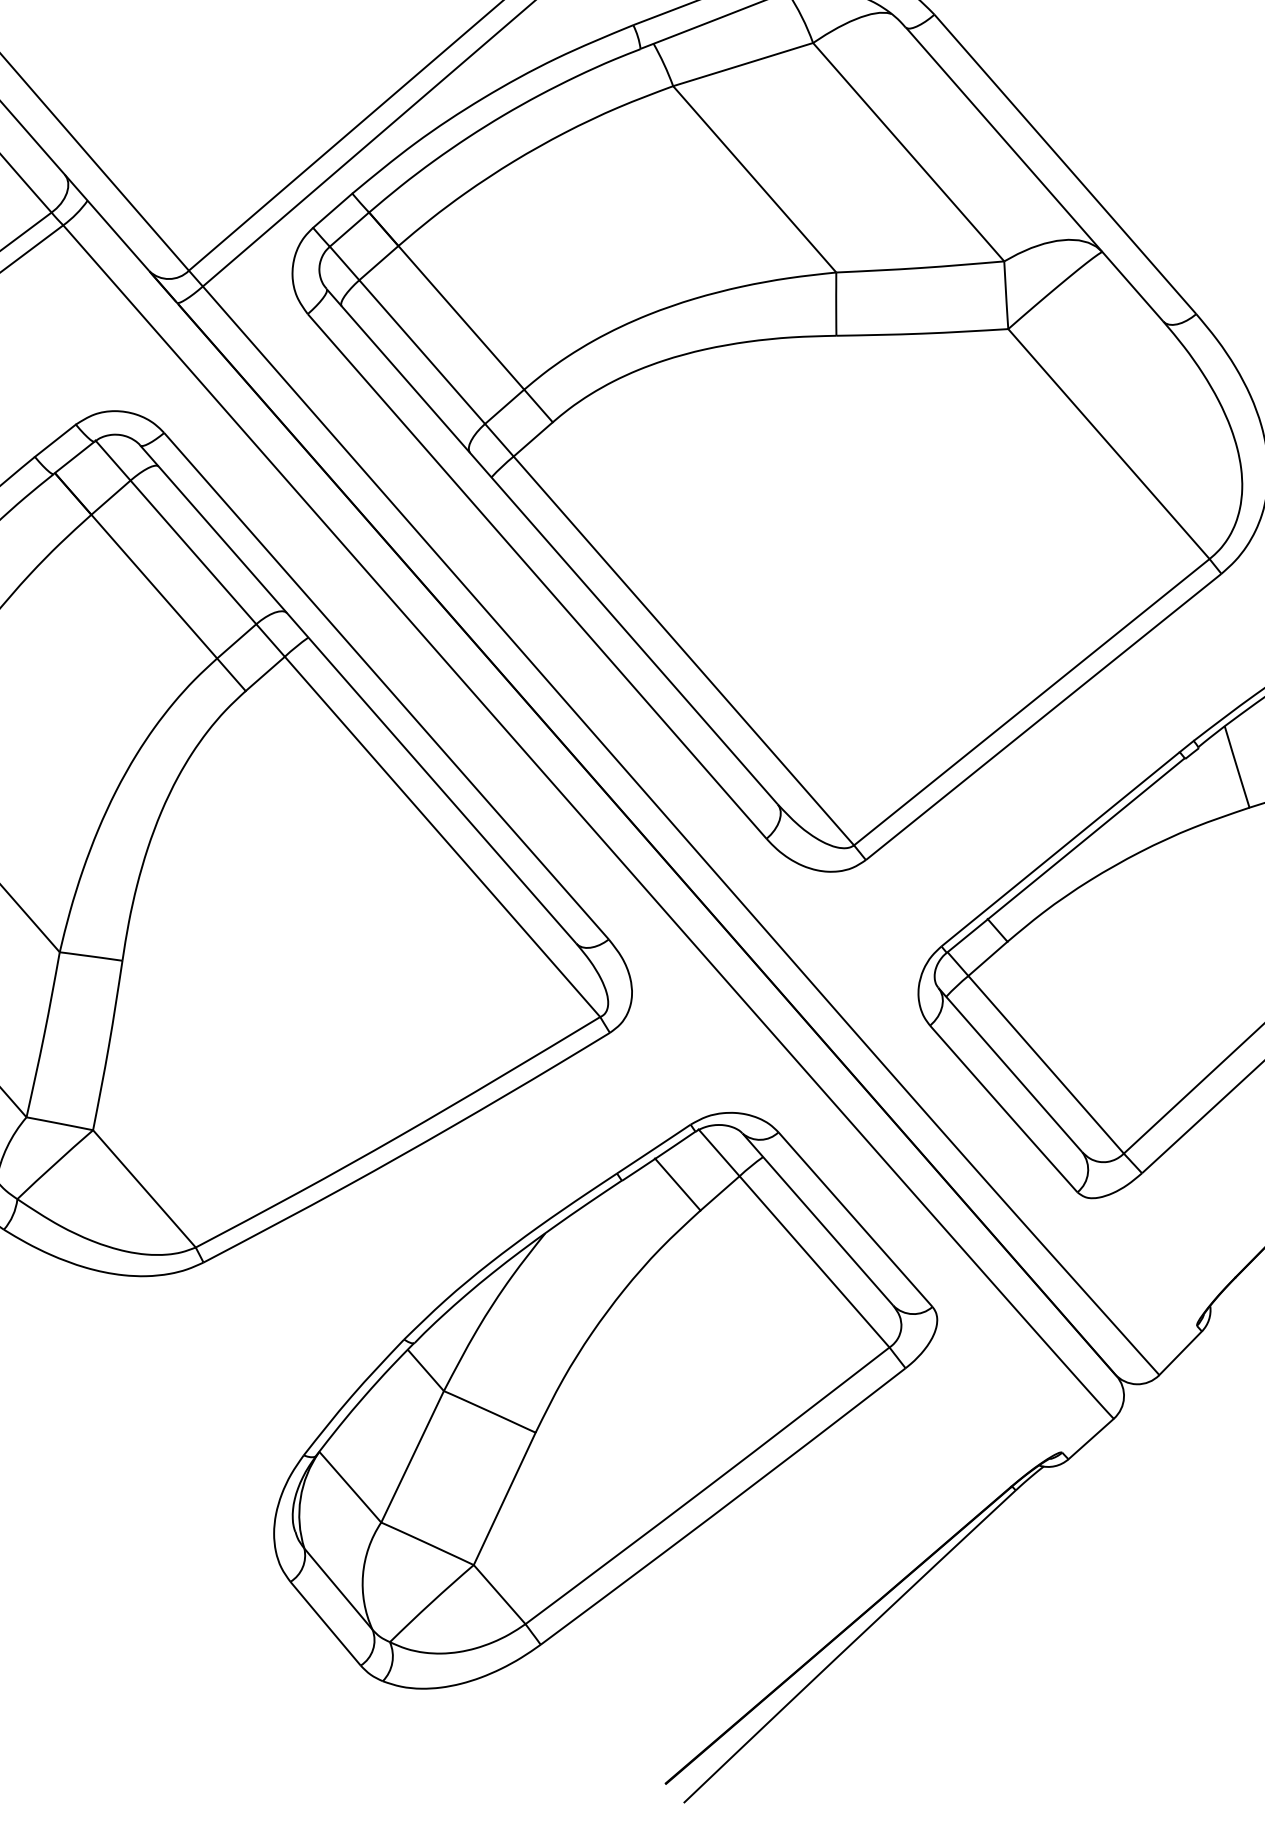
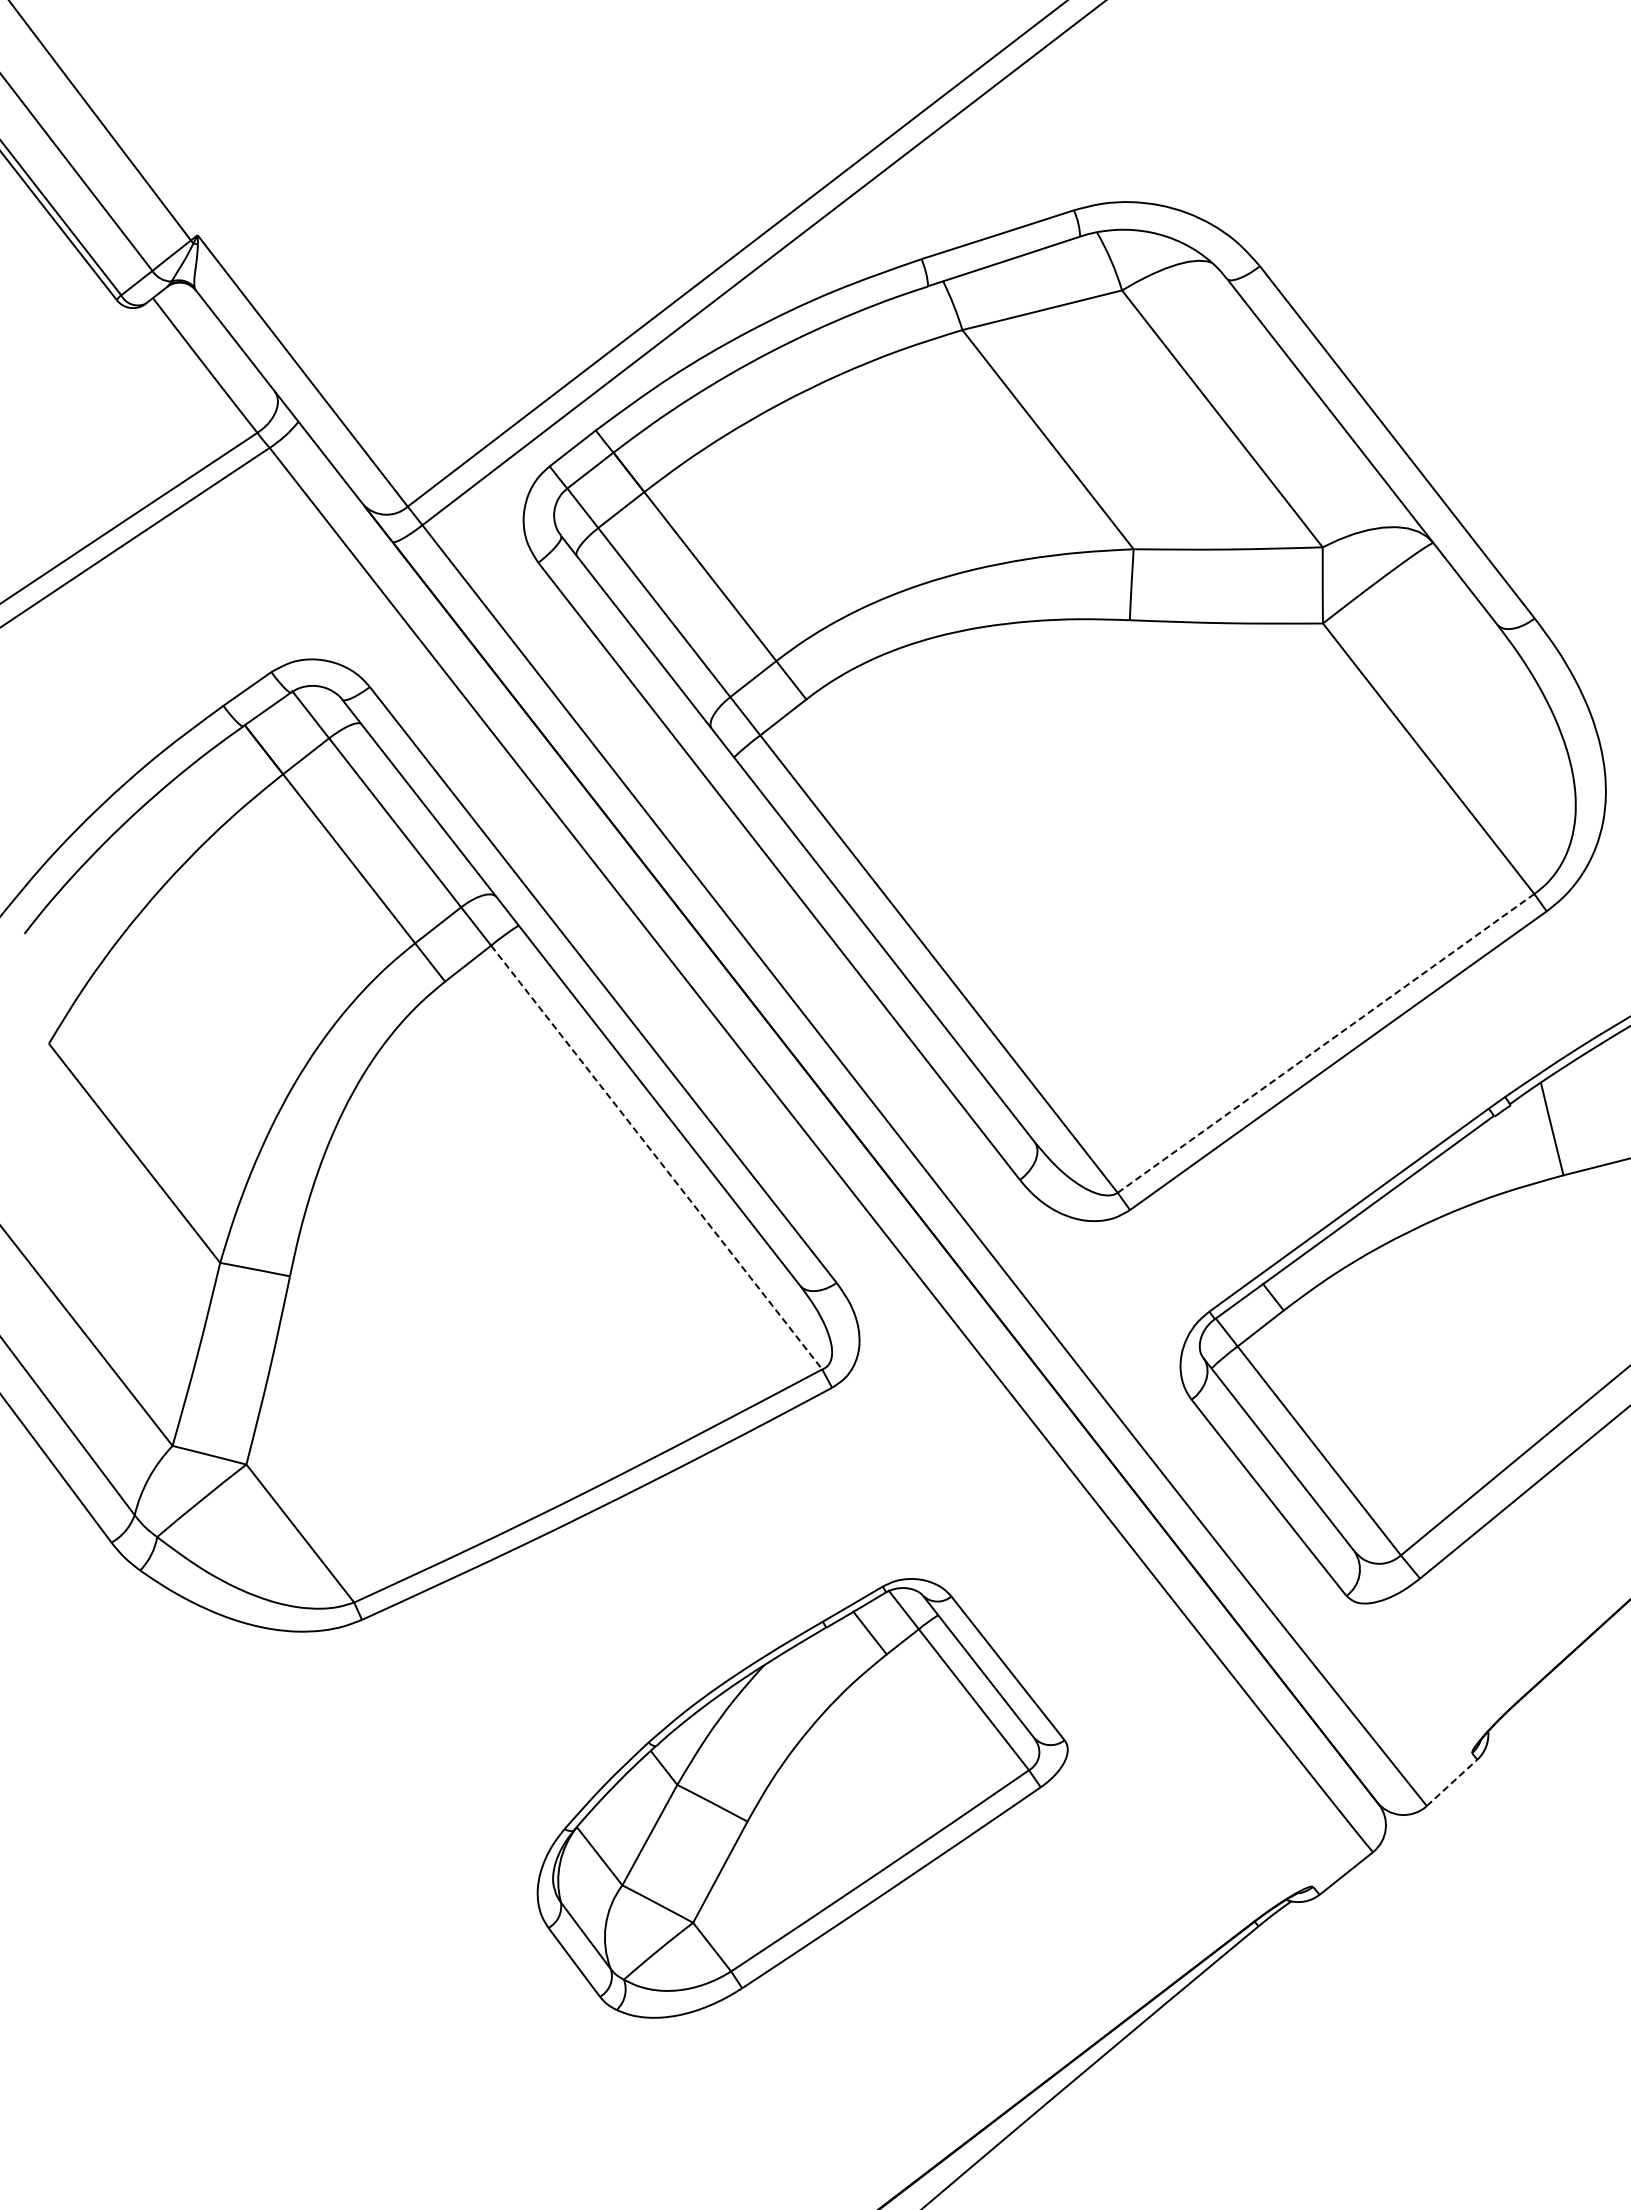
line: (1032, 702) -> (1326, 1043), solid -> dashed
line: (442, 836) -> (656, 1157), solid -> dashed
line: (1181, 1352) -> (1452, 1782), solid -> dashed
part: (604, 1399) -> (802, 1798), size x0.7

